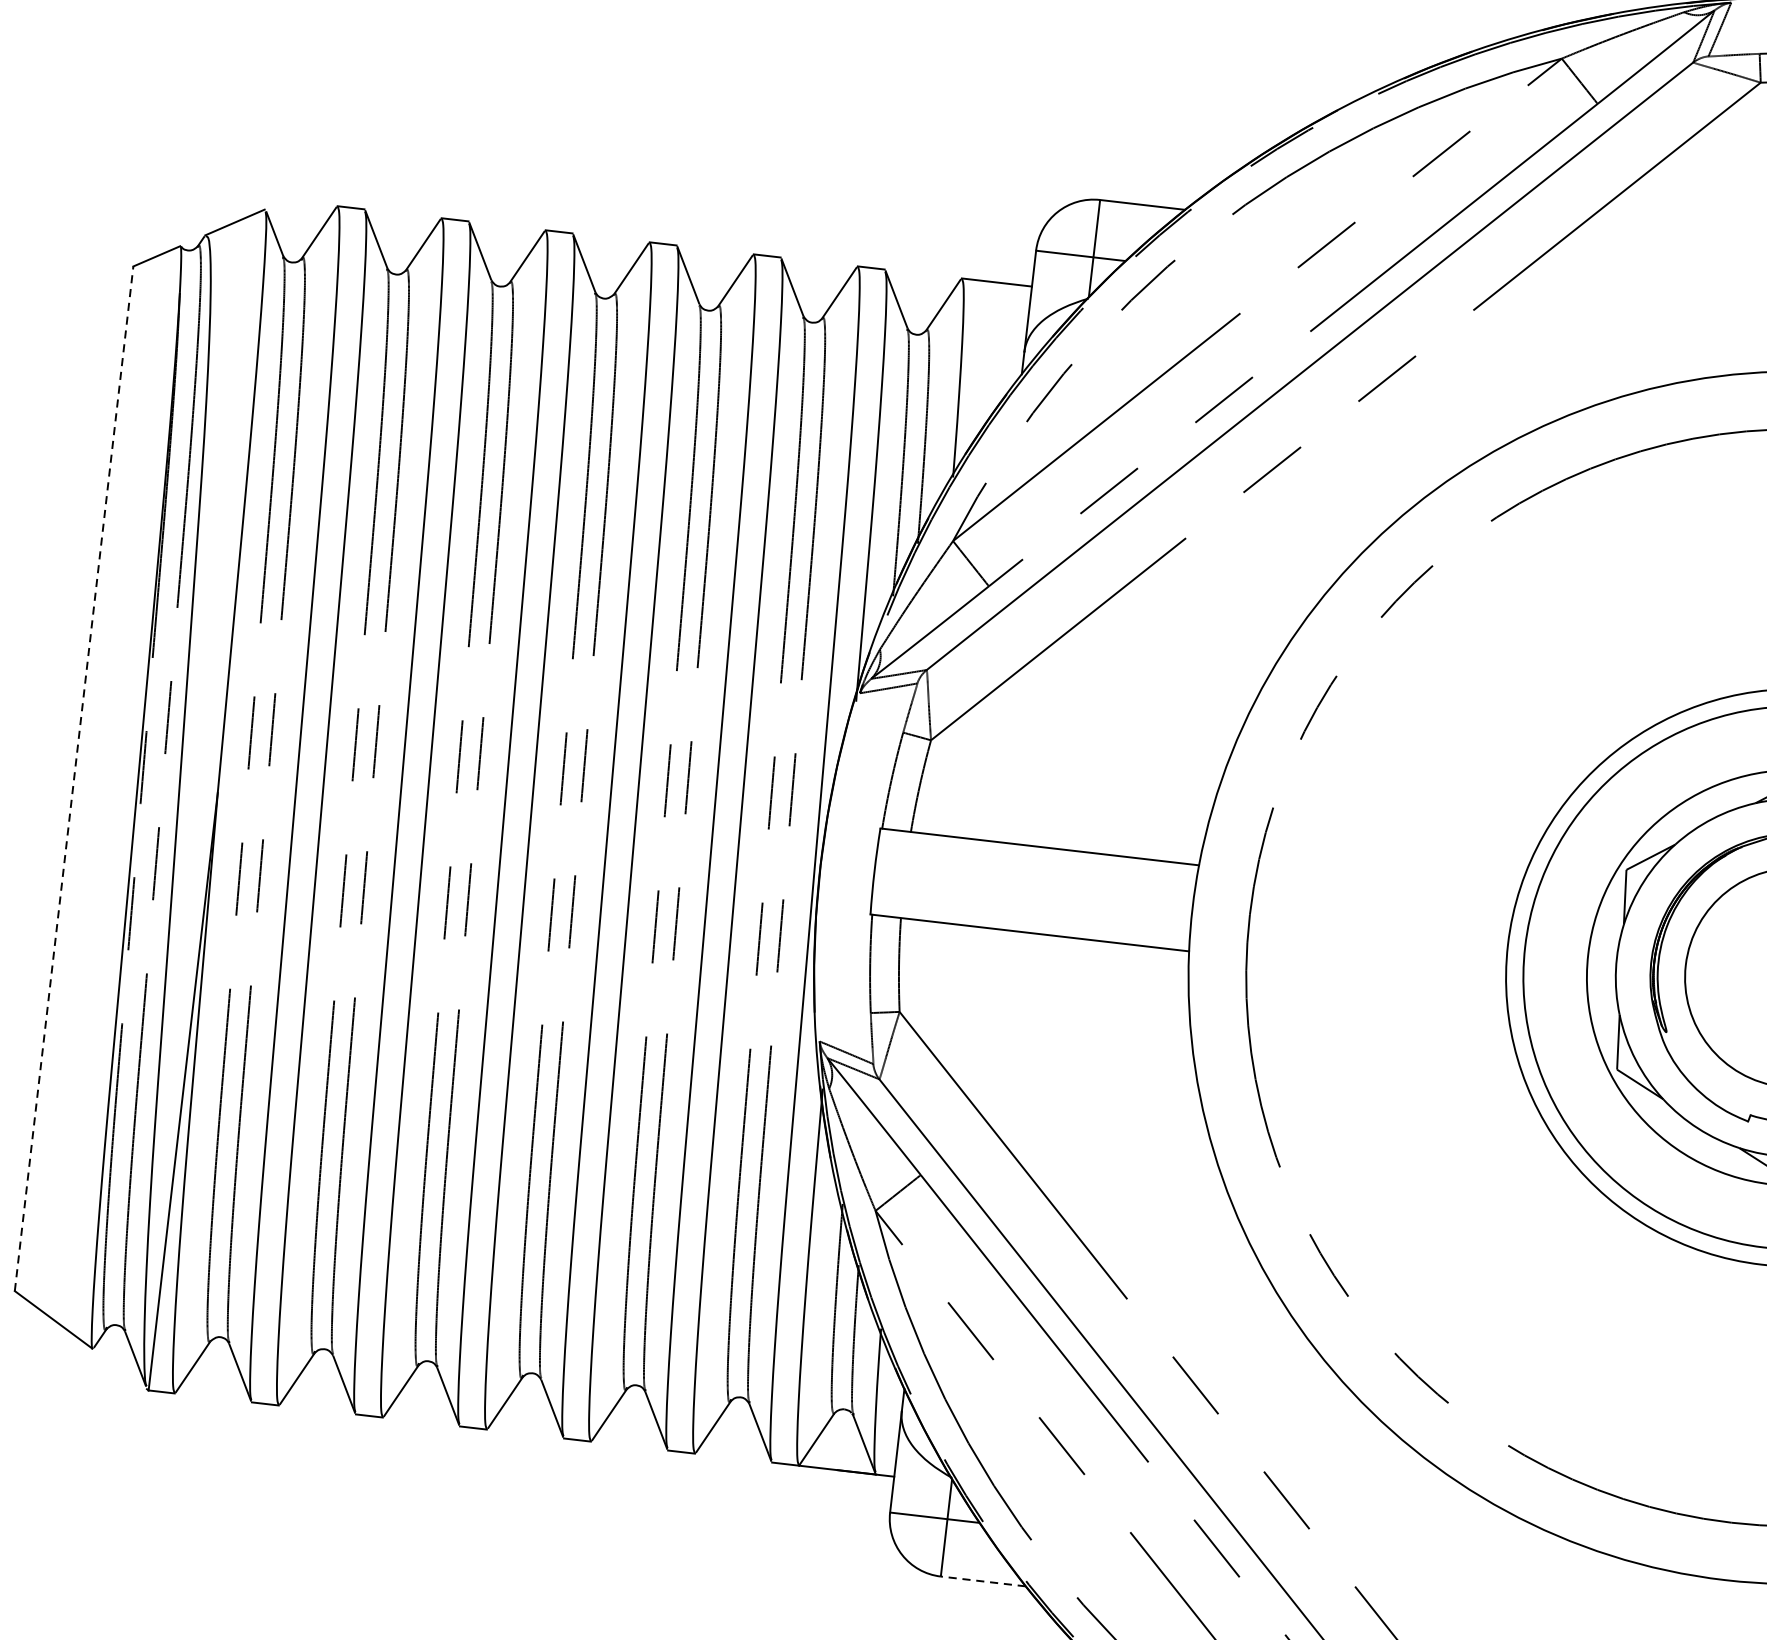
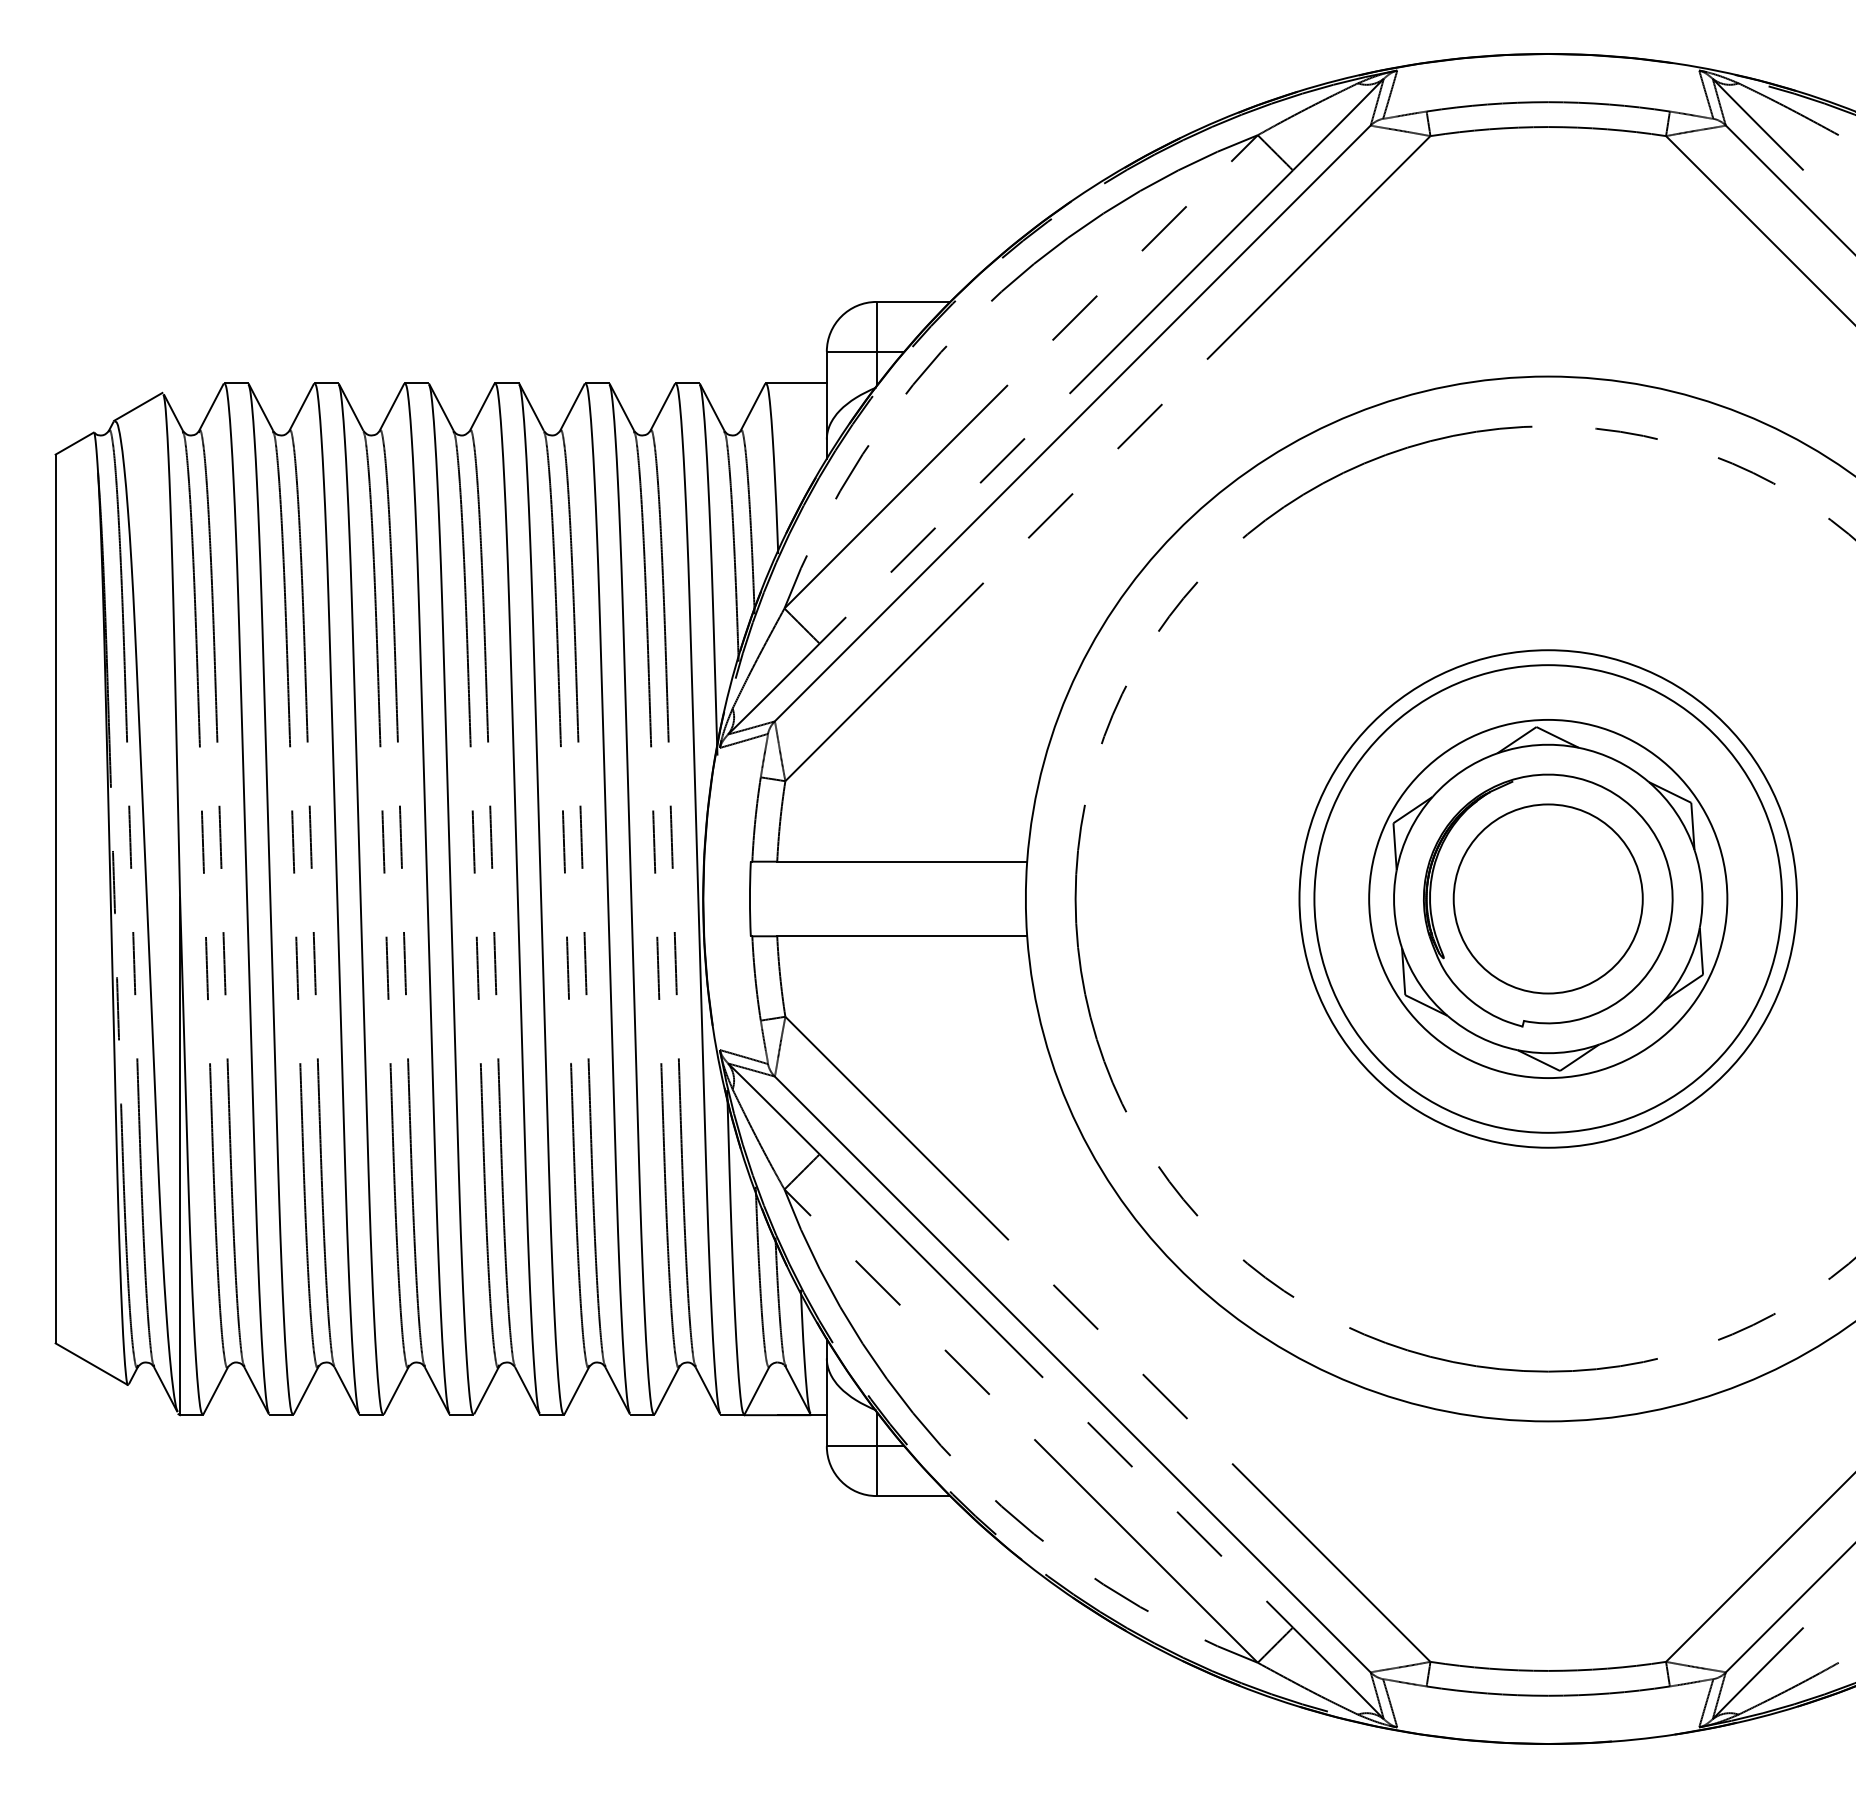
line: (73, 778) -> (55, 898), dashed -> solid
line: (983, 1582) -> (913, 1496), dashed -> solid

